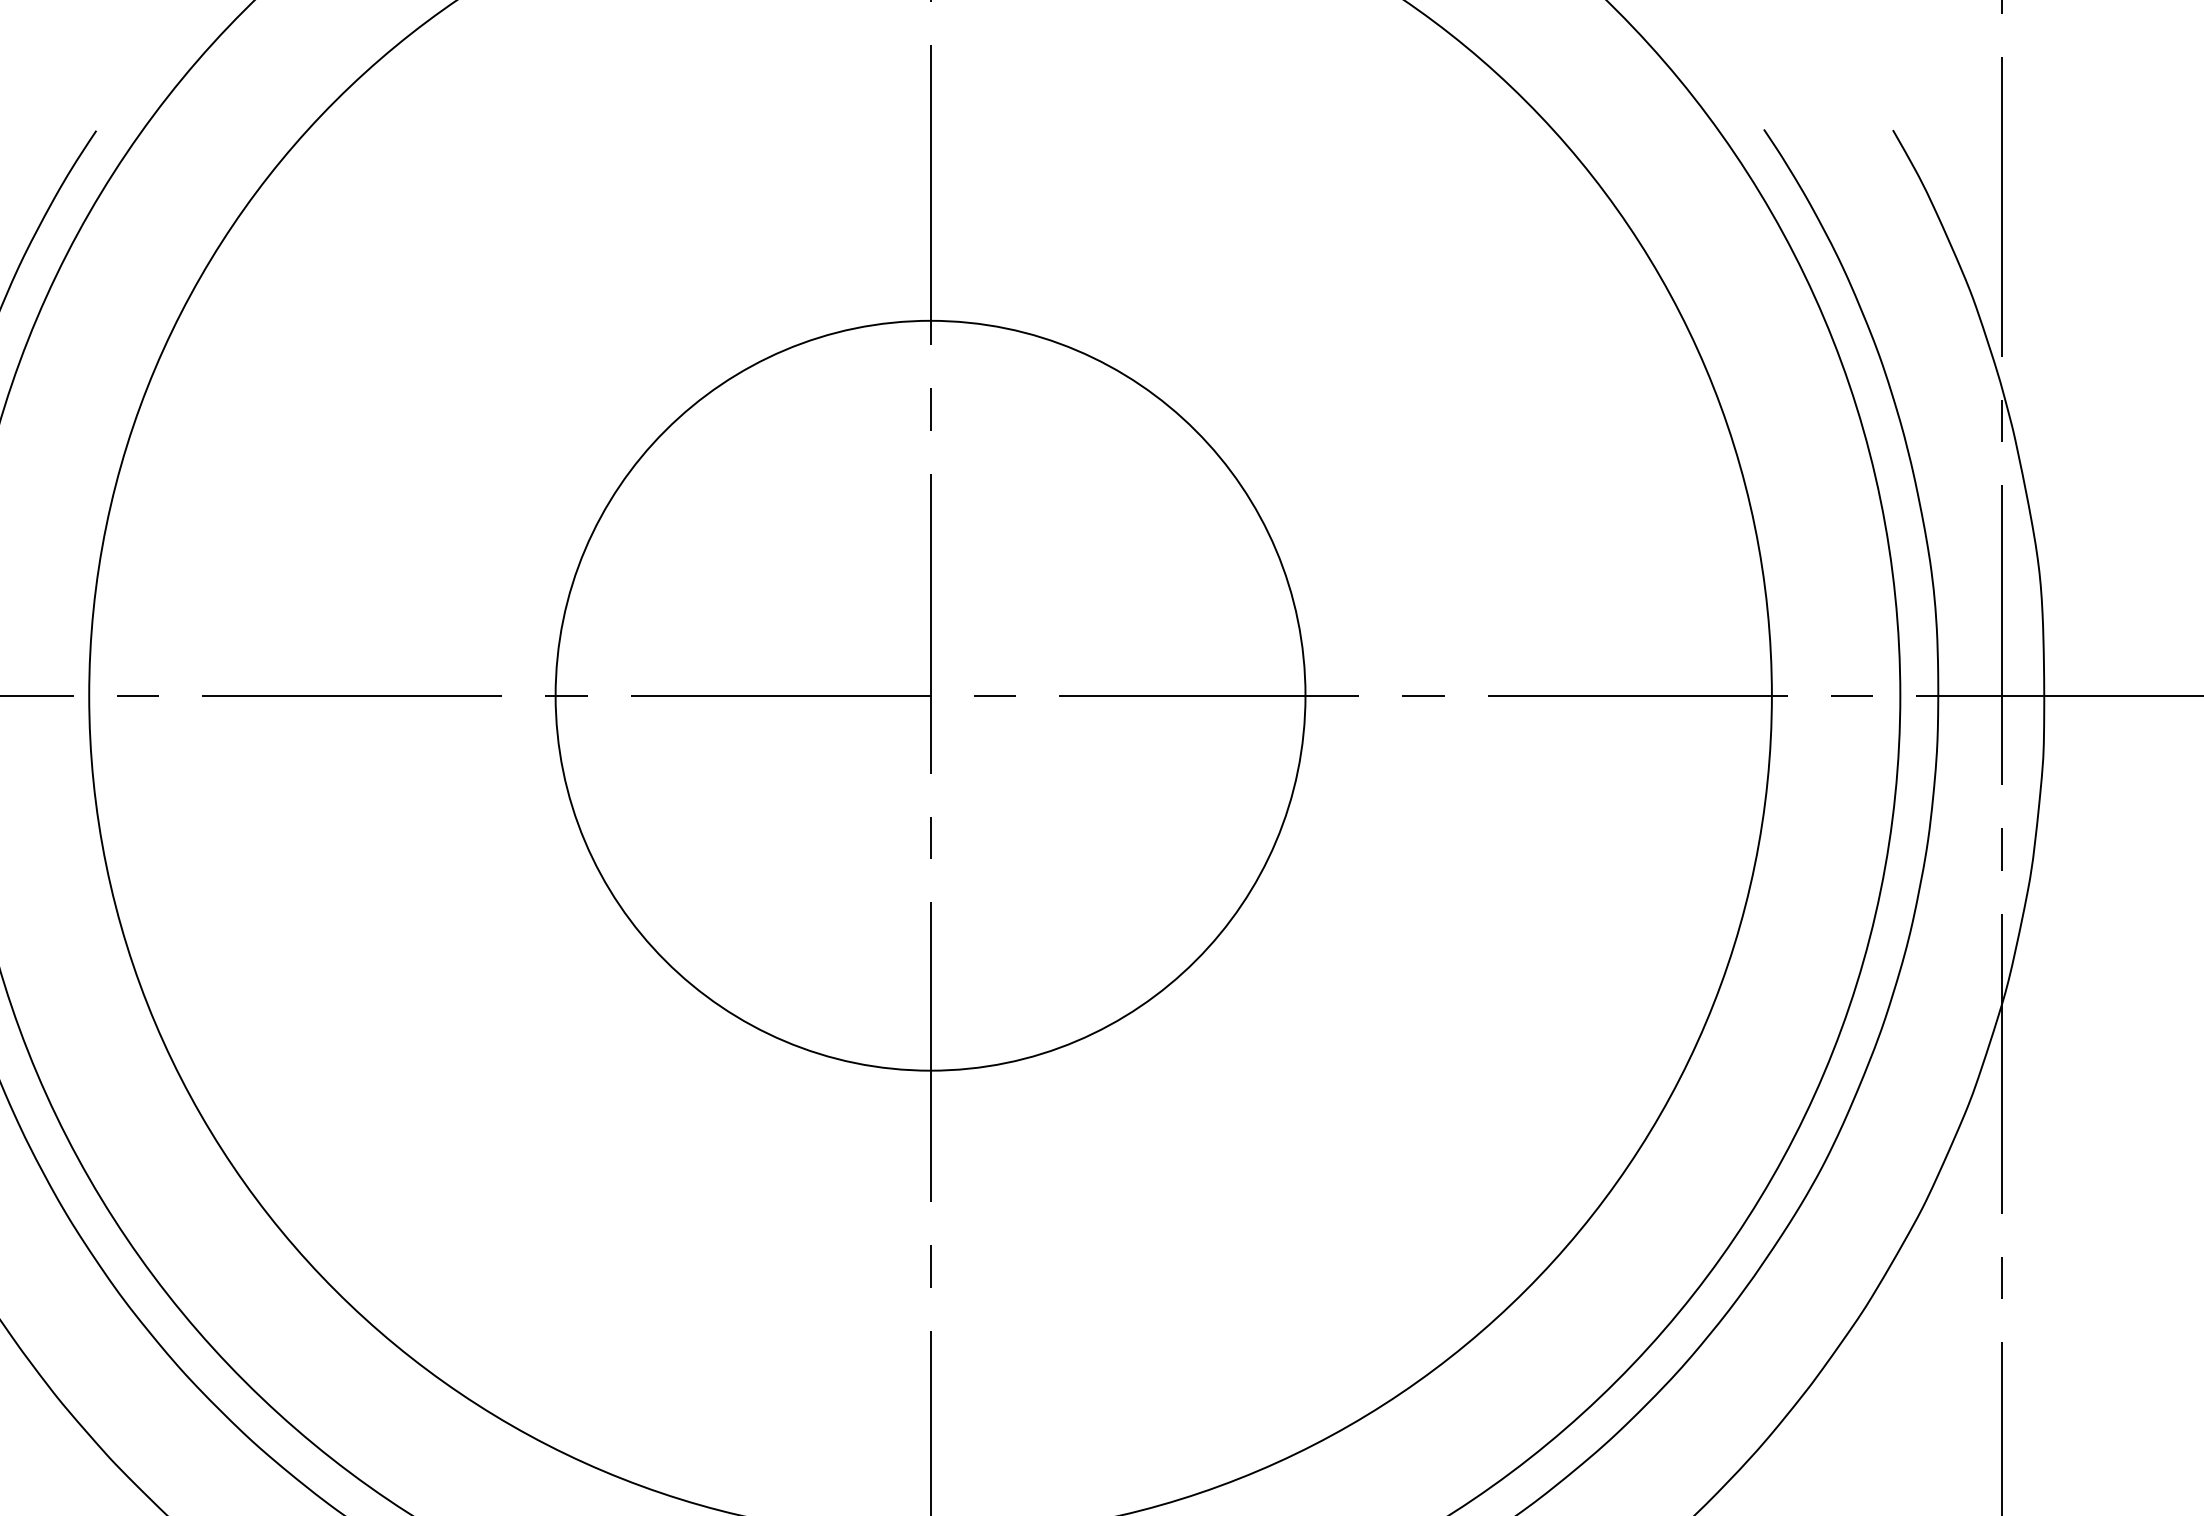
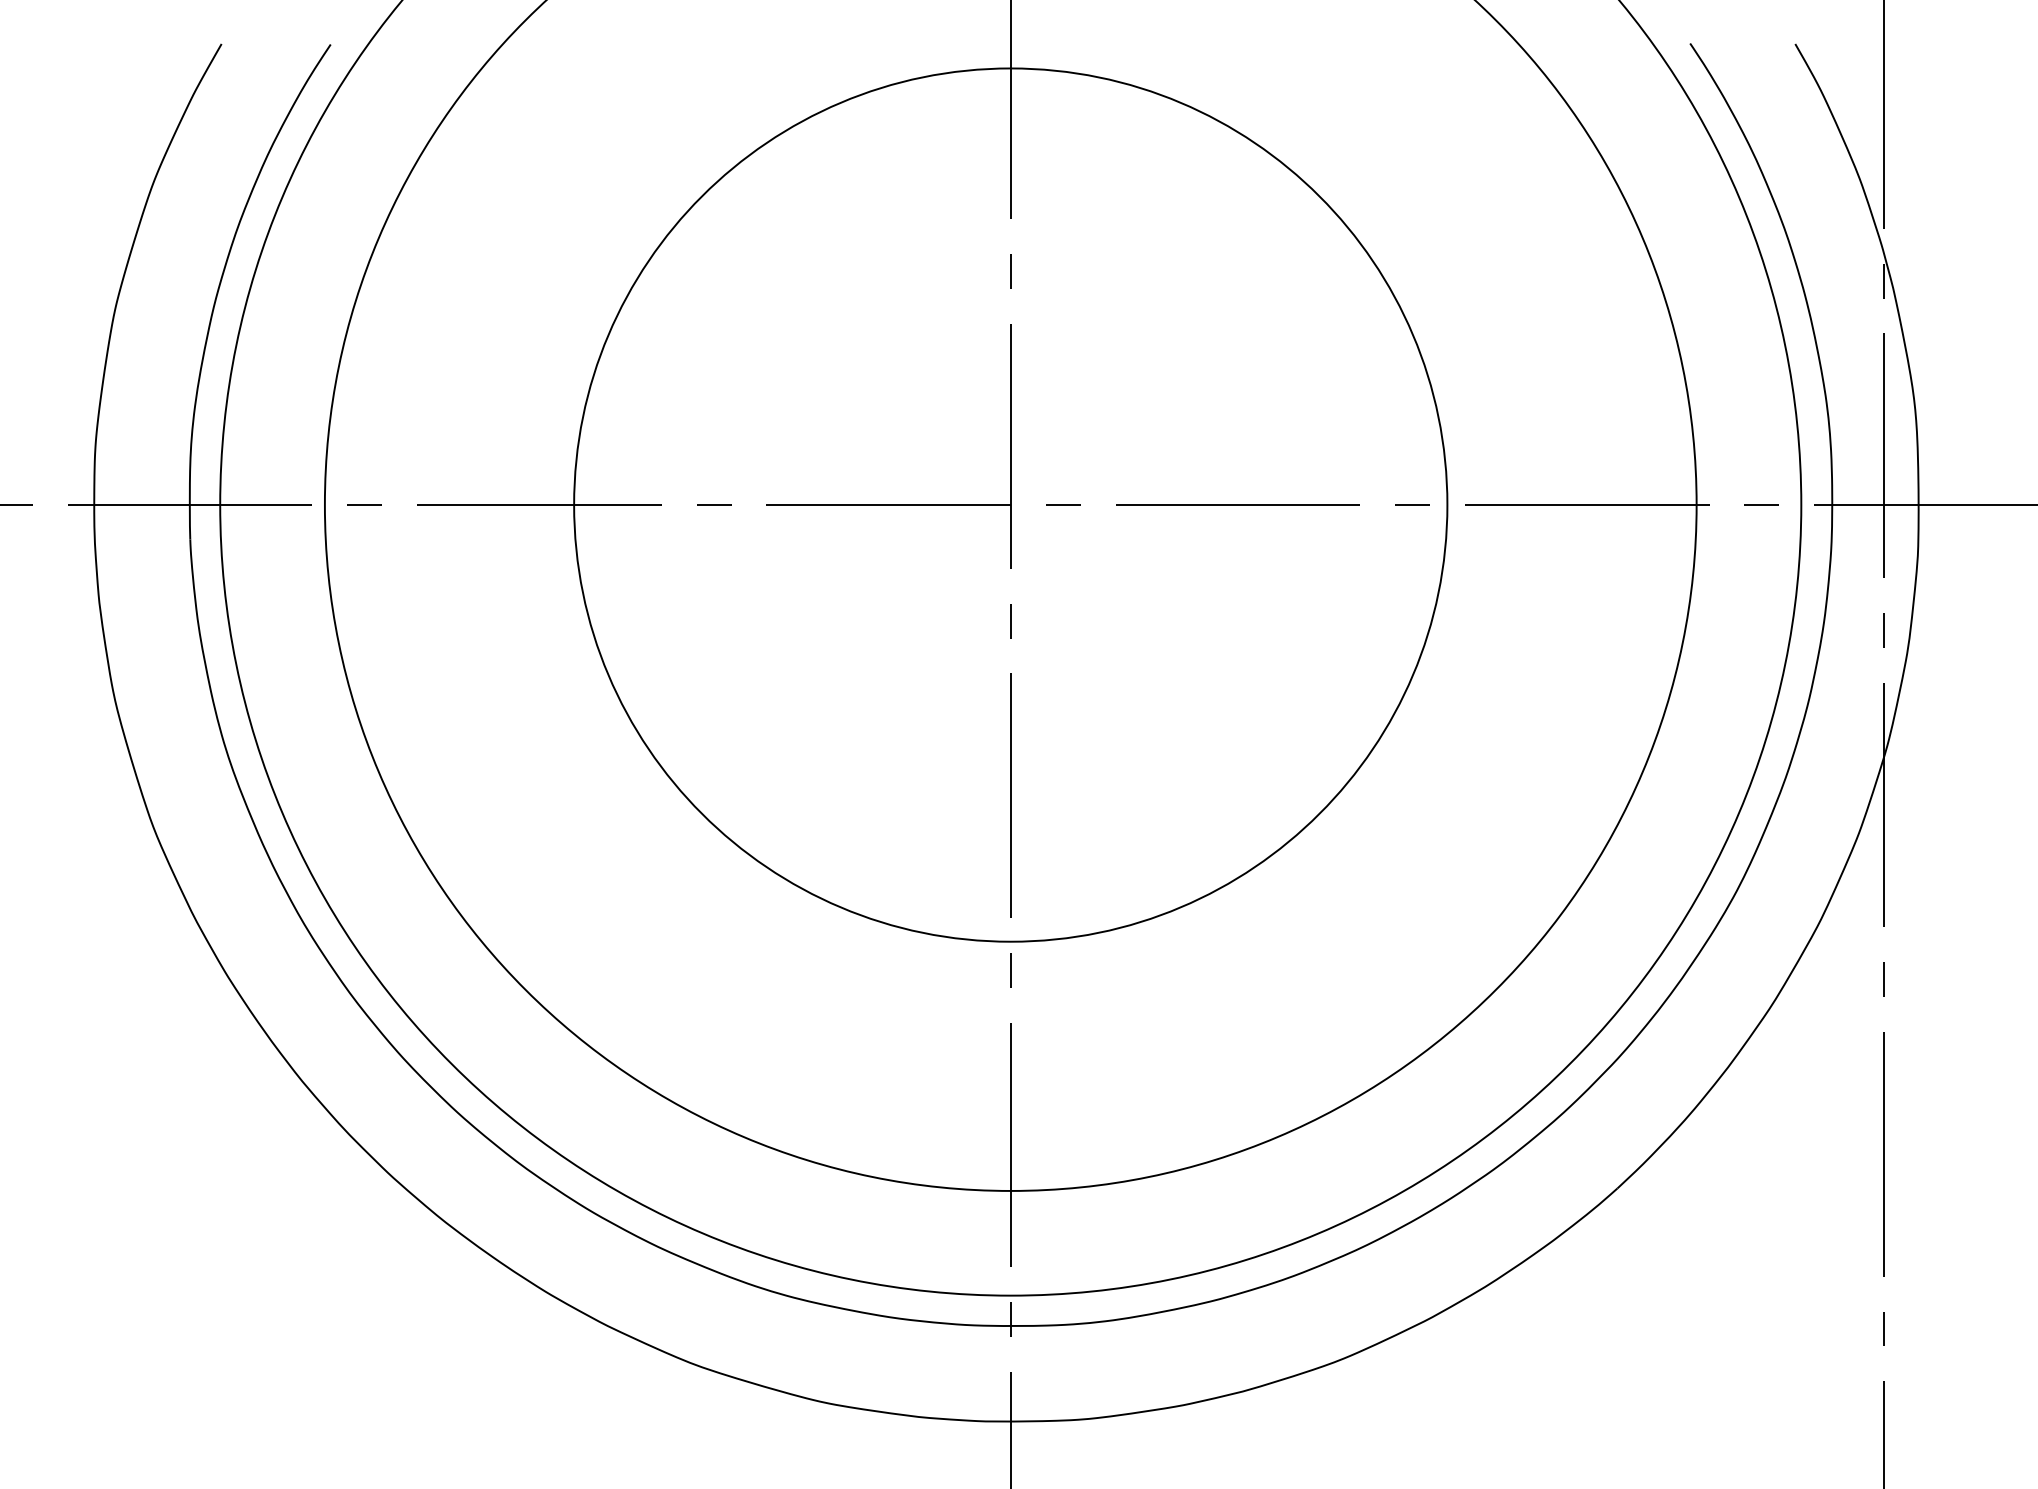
circle: (930, 695) -> (1010, 504), size x1.43

